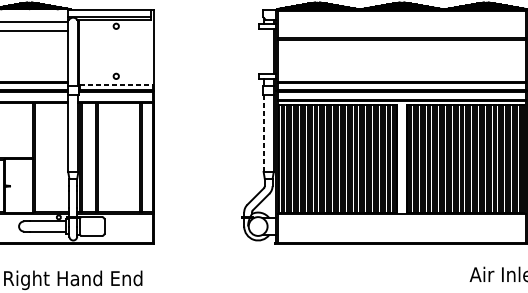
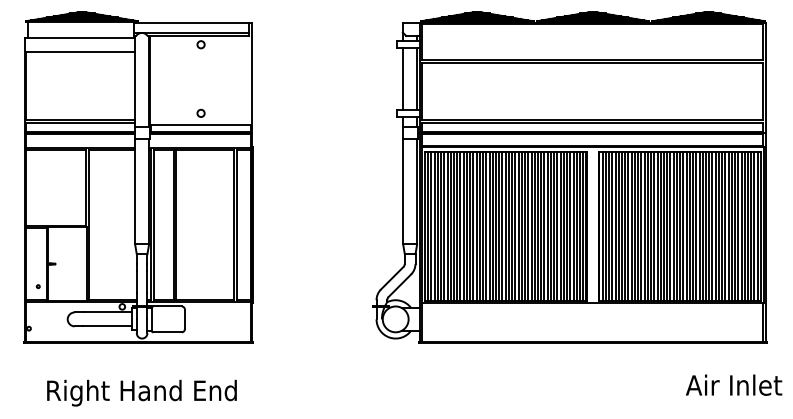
line: (263, 50) -> (403, 78), added
line: (116, 84) -> (201, 124), dashed -> solid
line: (263, 133) -> (403, 191), dashed -> solid

